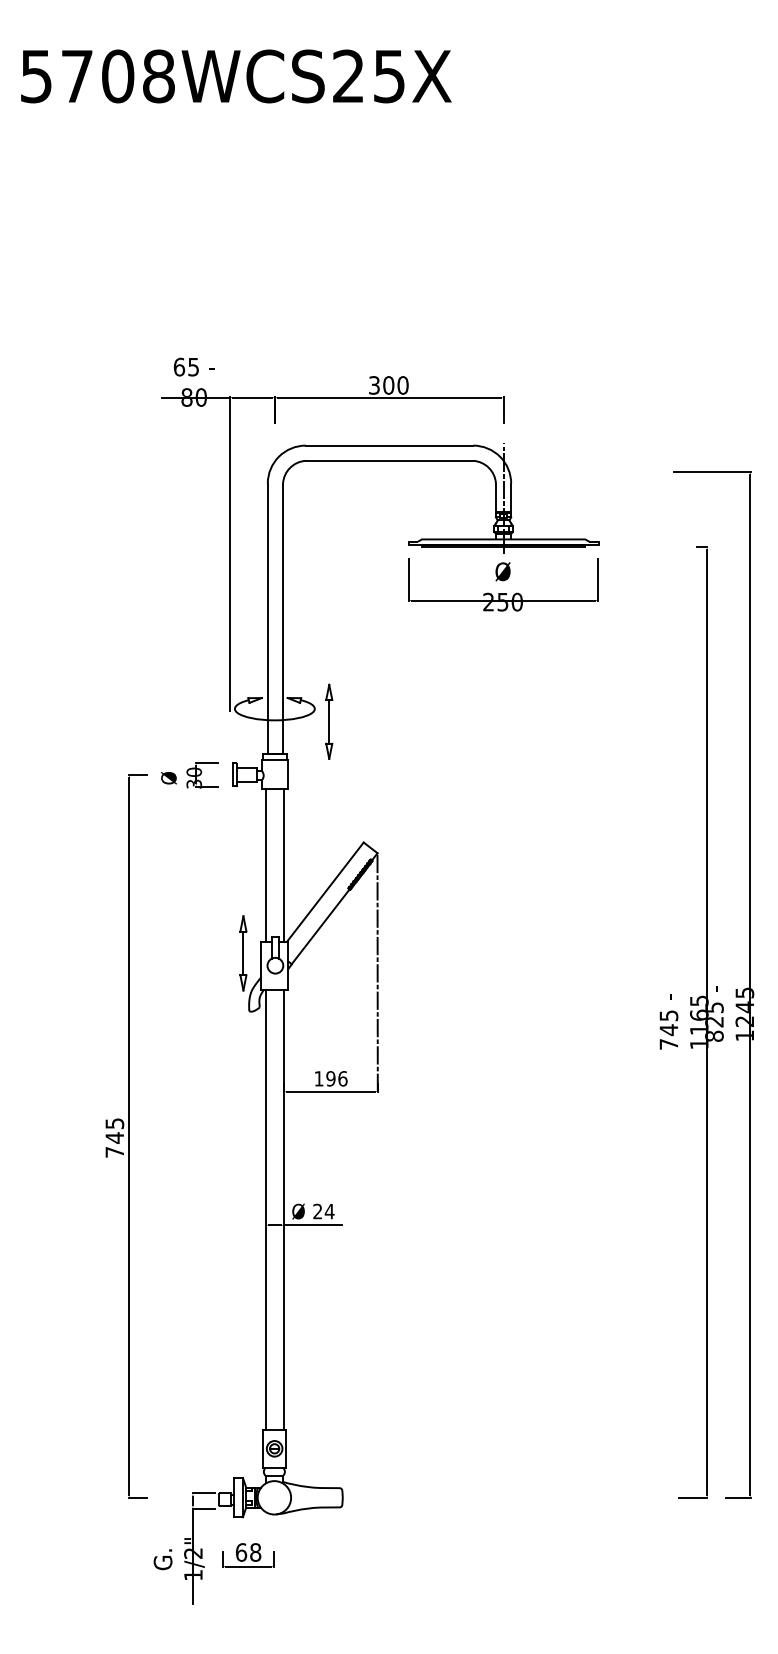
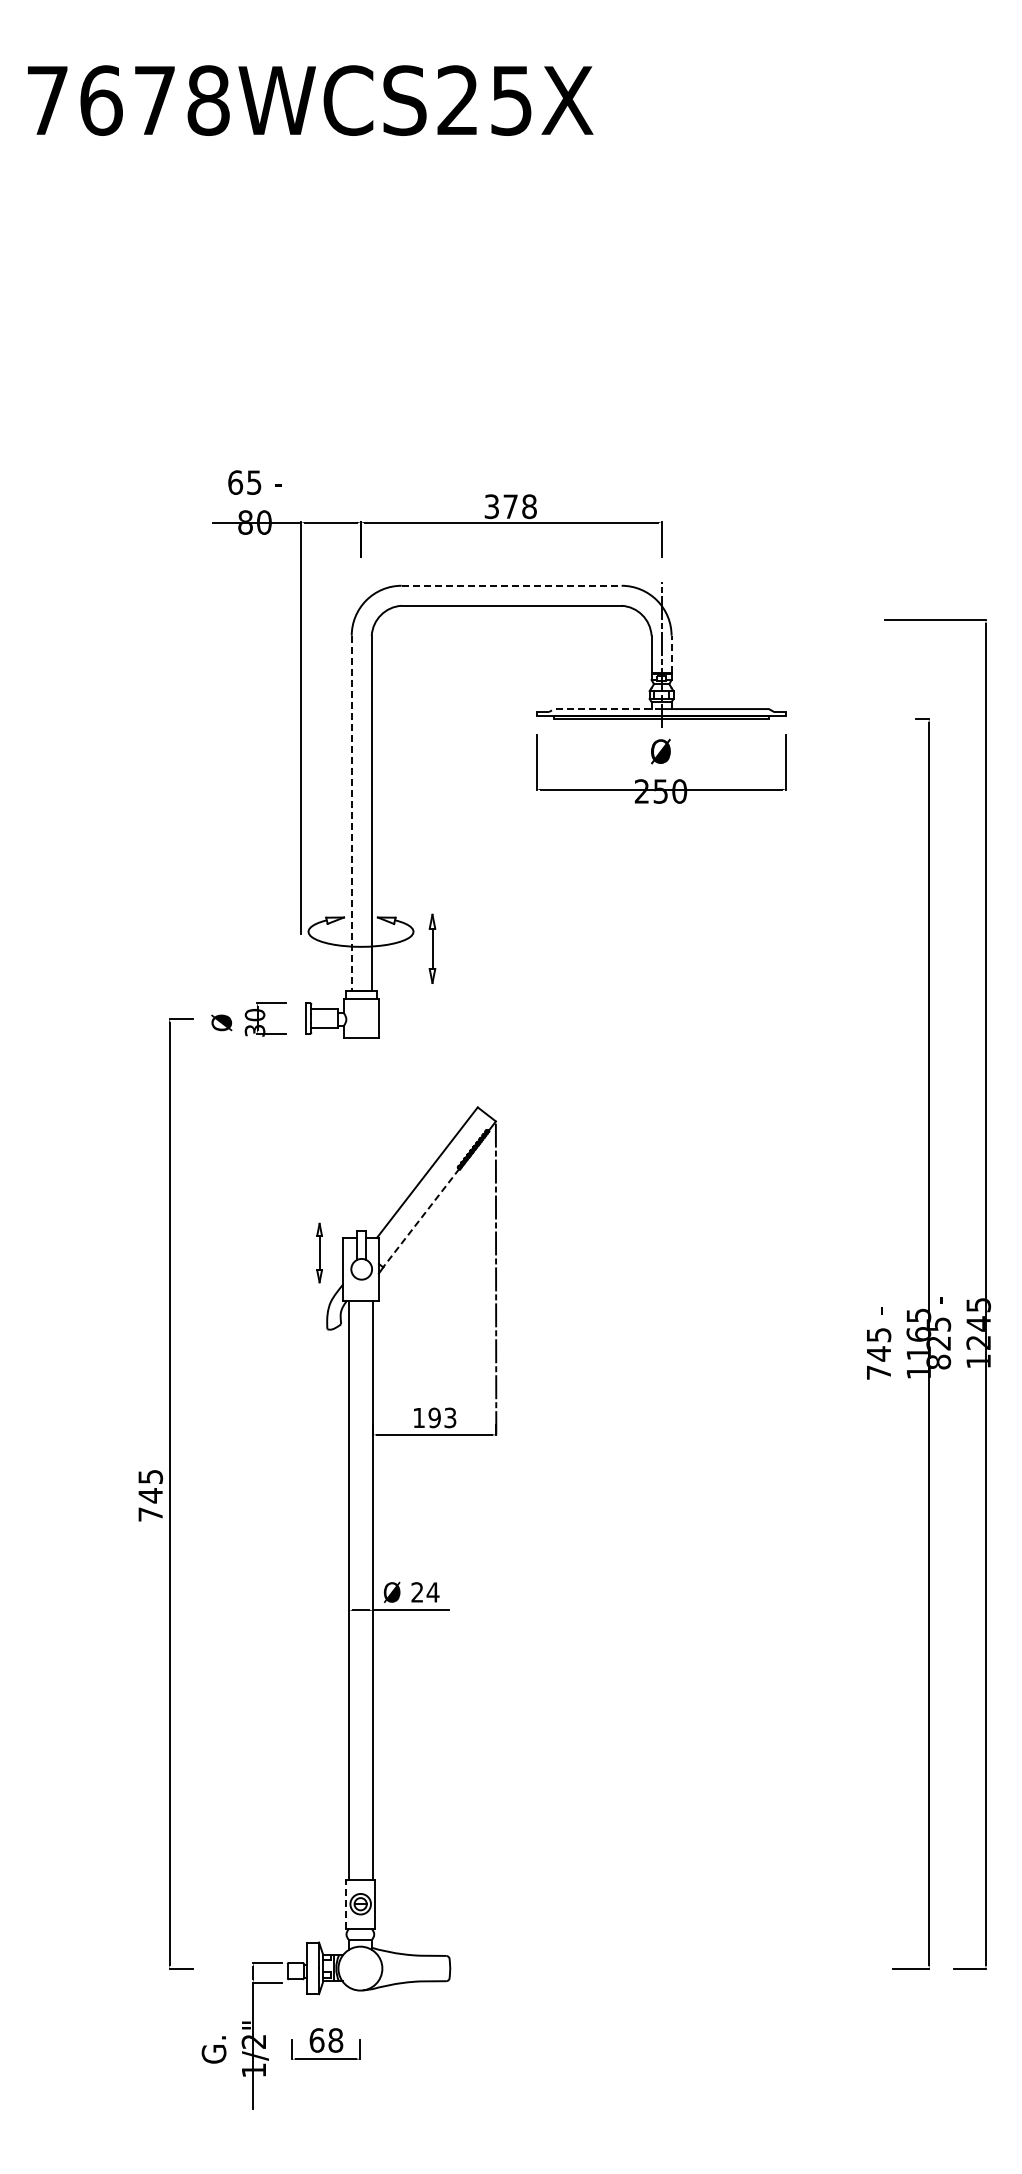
text: (77, 76) -> (101, 100), 5708WCS25X -> 7678WCS25X
text: (395, 385) -> (519, 506), 300 -> 378
line: (390, 445) -> (512, 585), solid -> dashed
line: (511, 497) -> (671, 654), solid -> dashed
line: (459, 539) -> (603, 709), solid -> dashed
line: (267, 618) -> (351, 813), solid -> dashed
part: (329, 721) -> (432, 948), size x0.7
line: (266, 865) -> (349, 1137), removed
line: (284, 865) -> (373, 1137), removed
line: (320, 927) -> (421, 1218), solid -> dashed
part: (243, 952) -> (319, 1252), size x0.6
text: (342, 1078) -> (450, 1417), 196 -> 193
line: (263, 1449) -> (345, 1904), solid -> dashed

